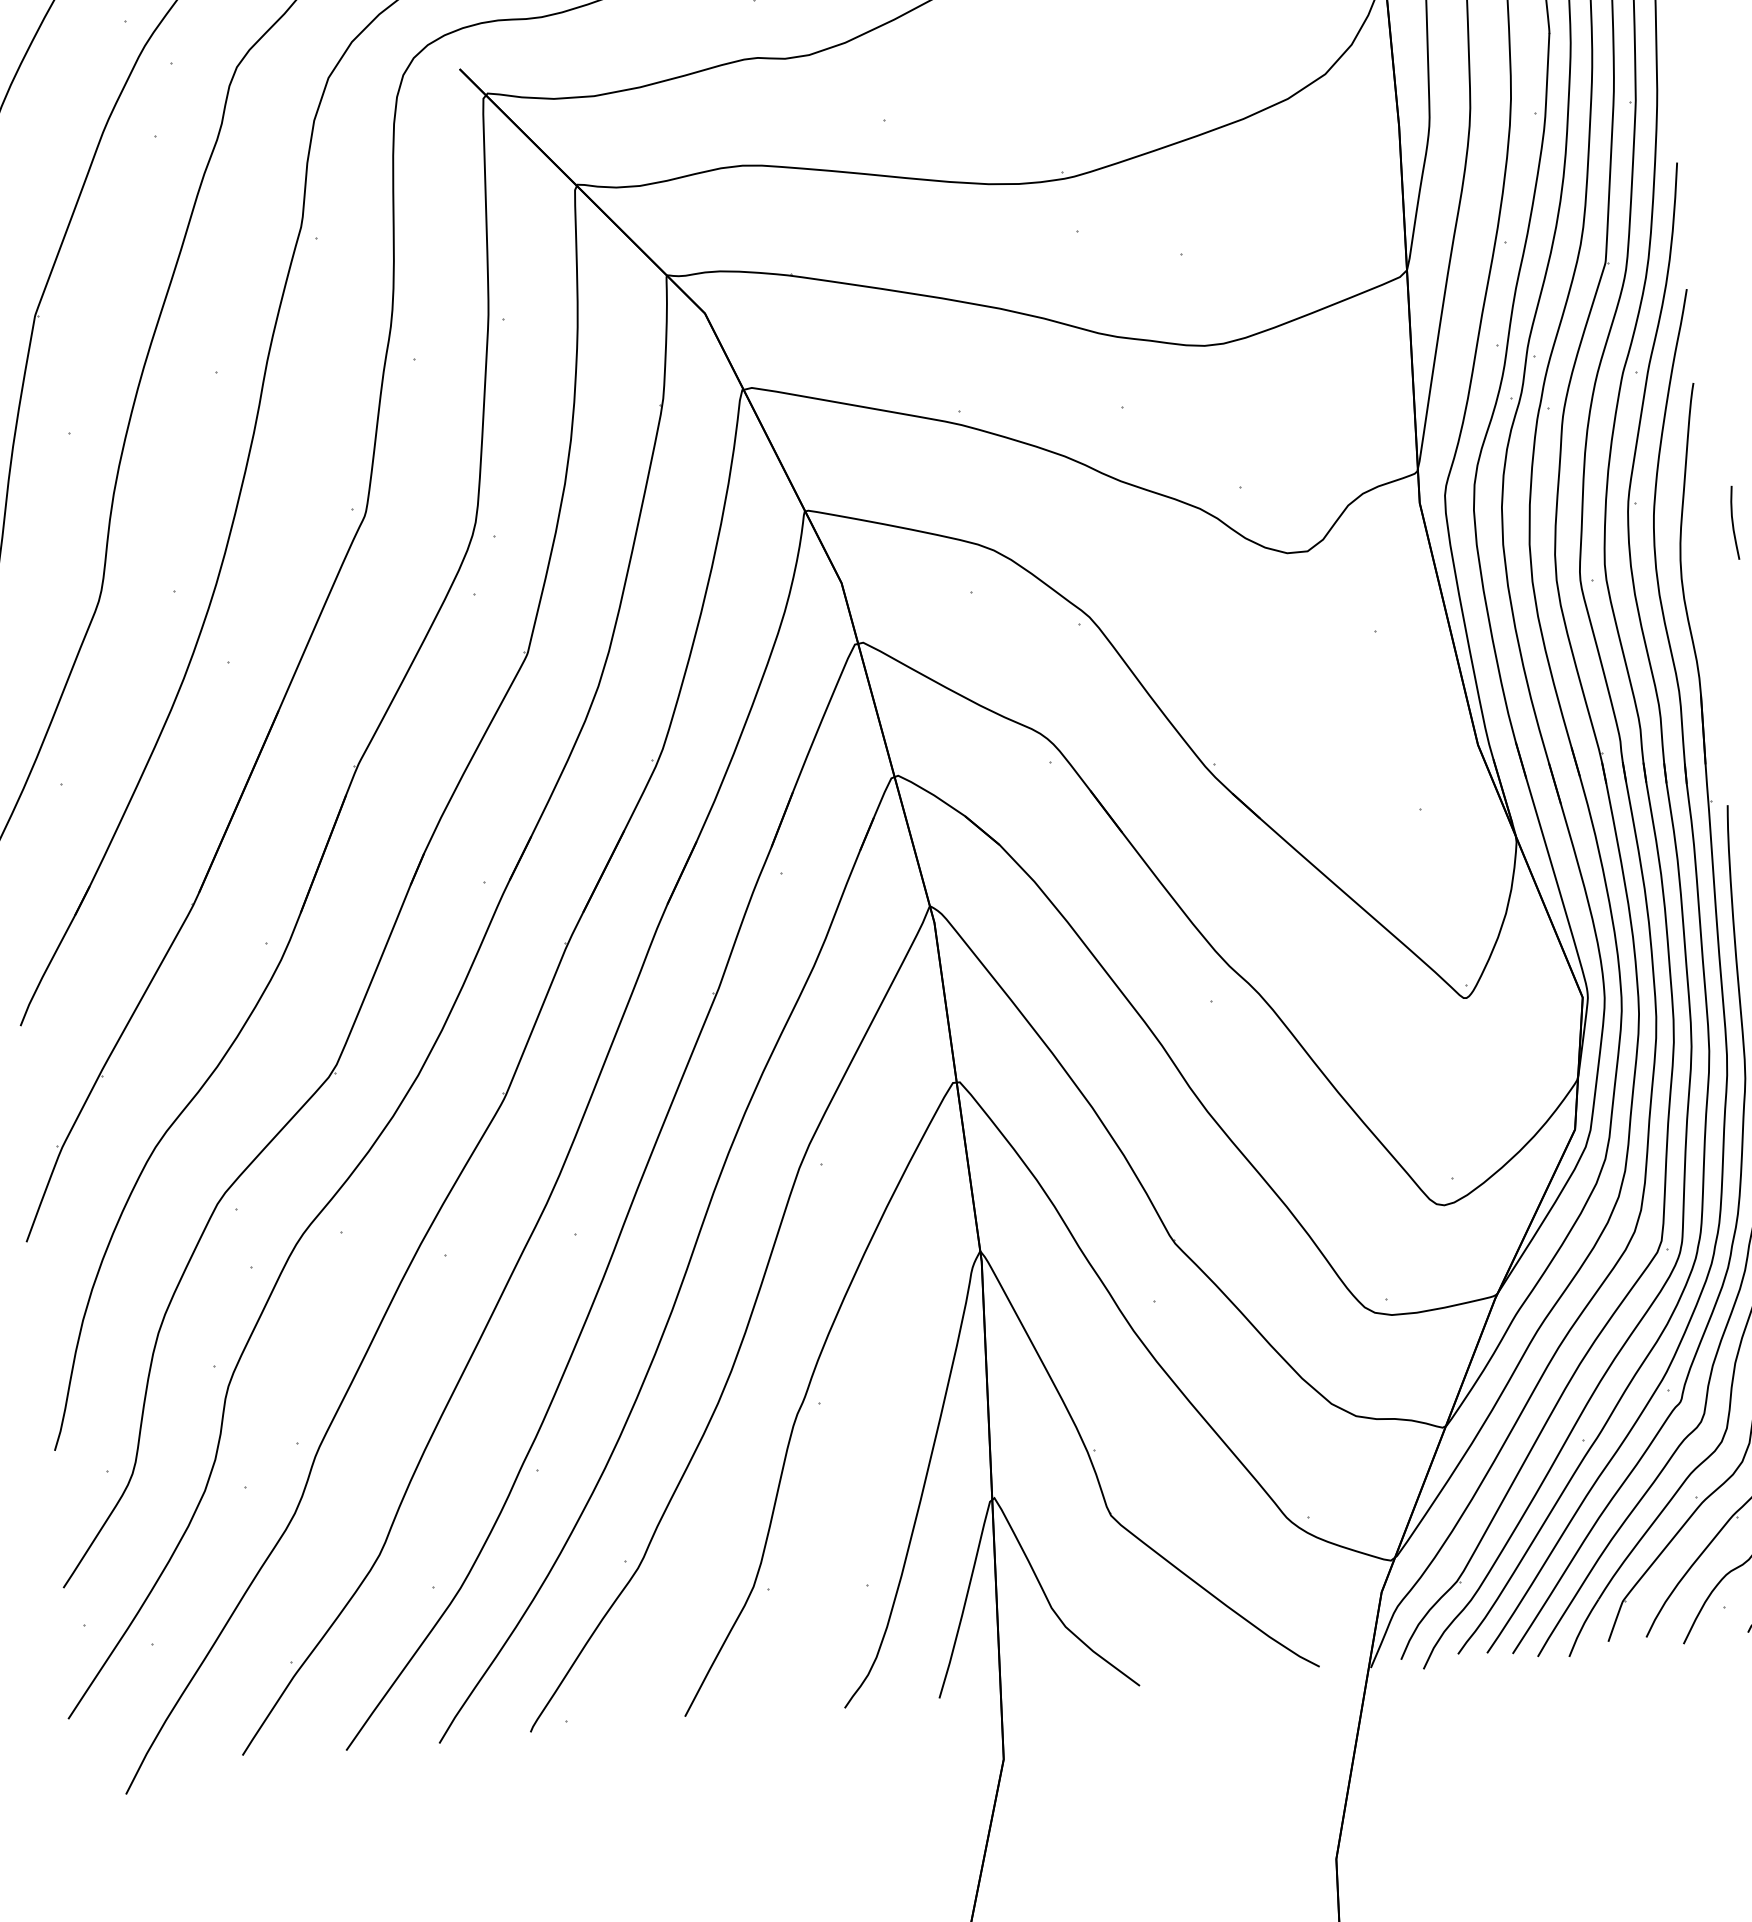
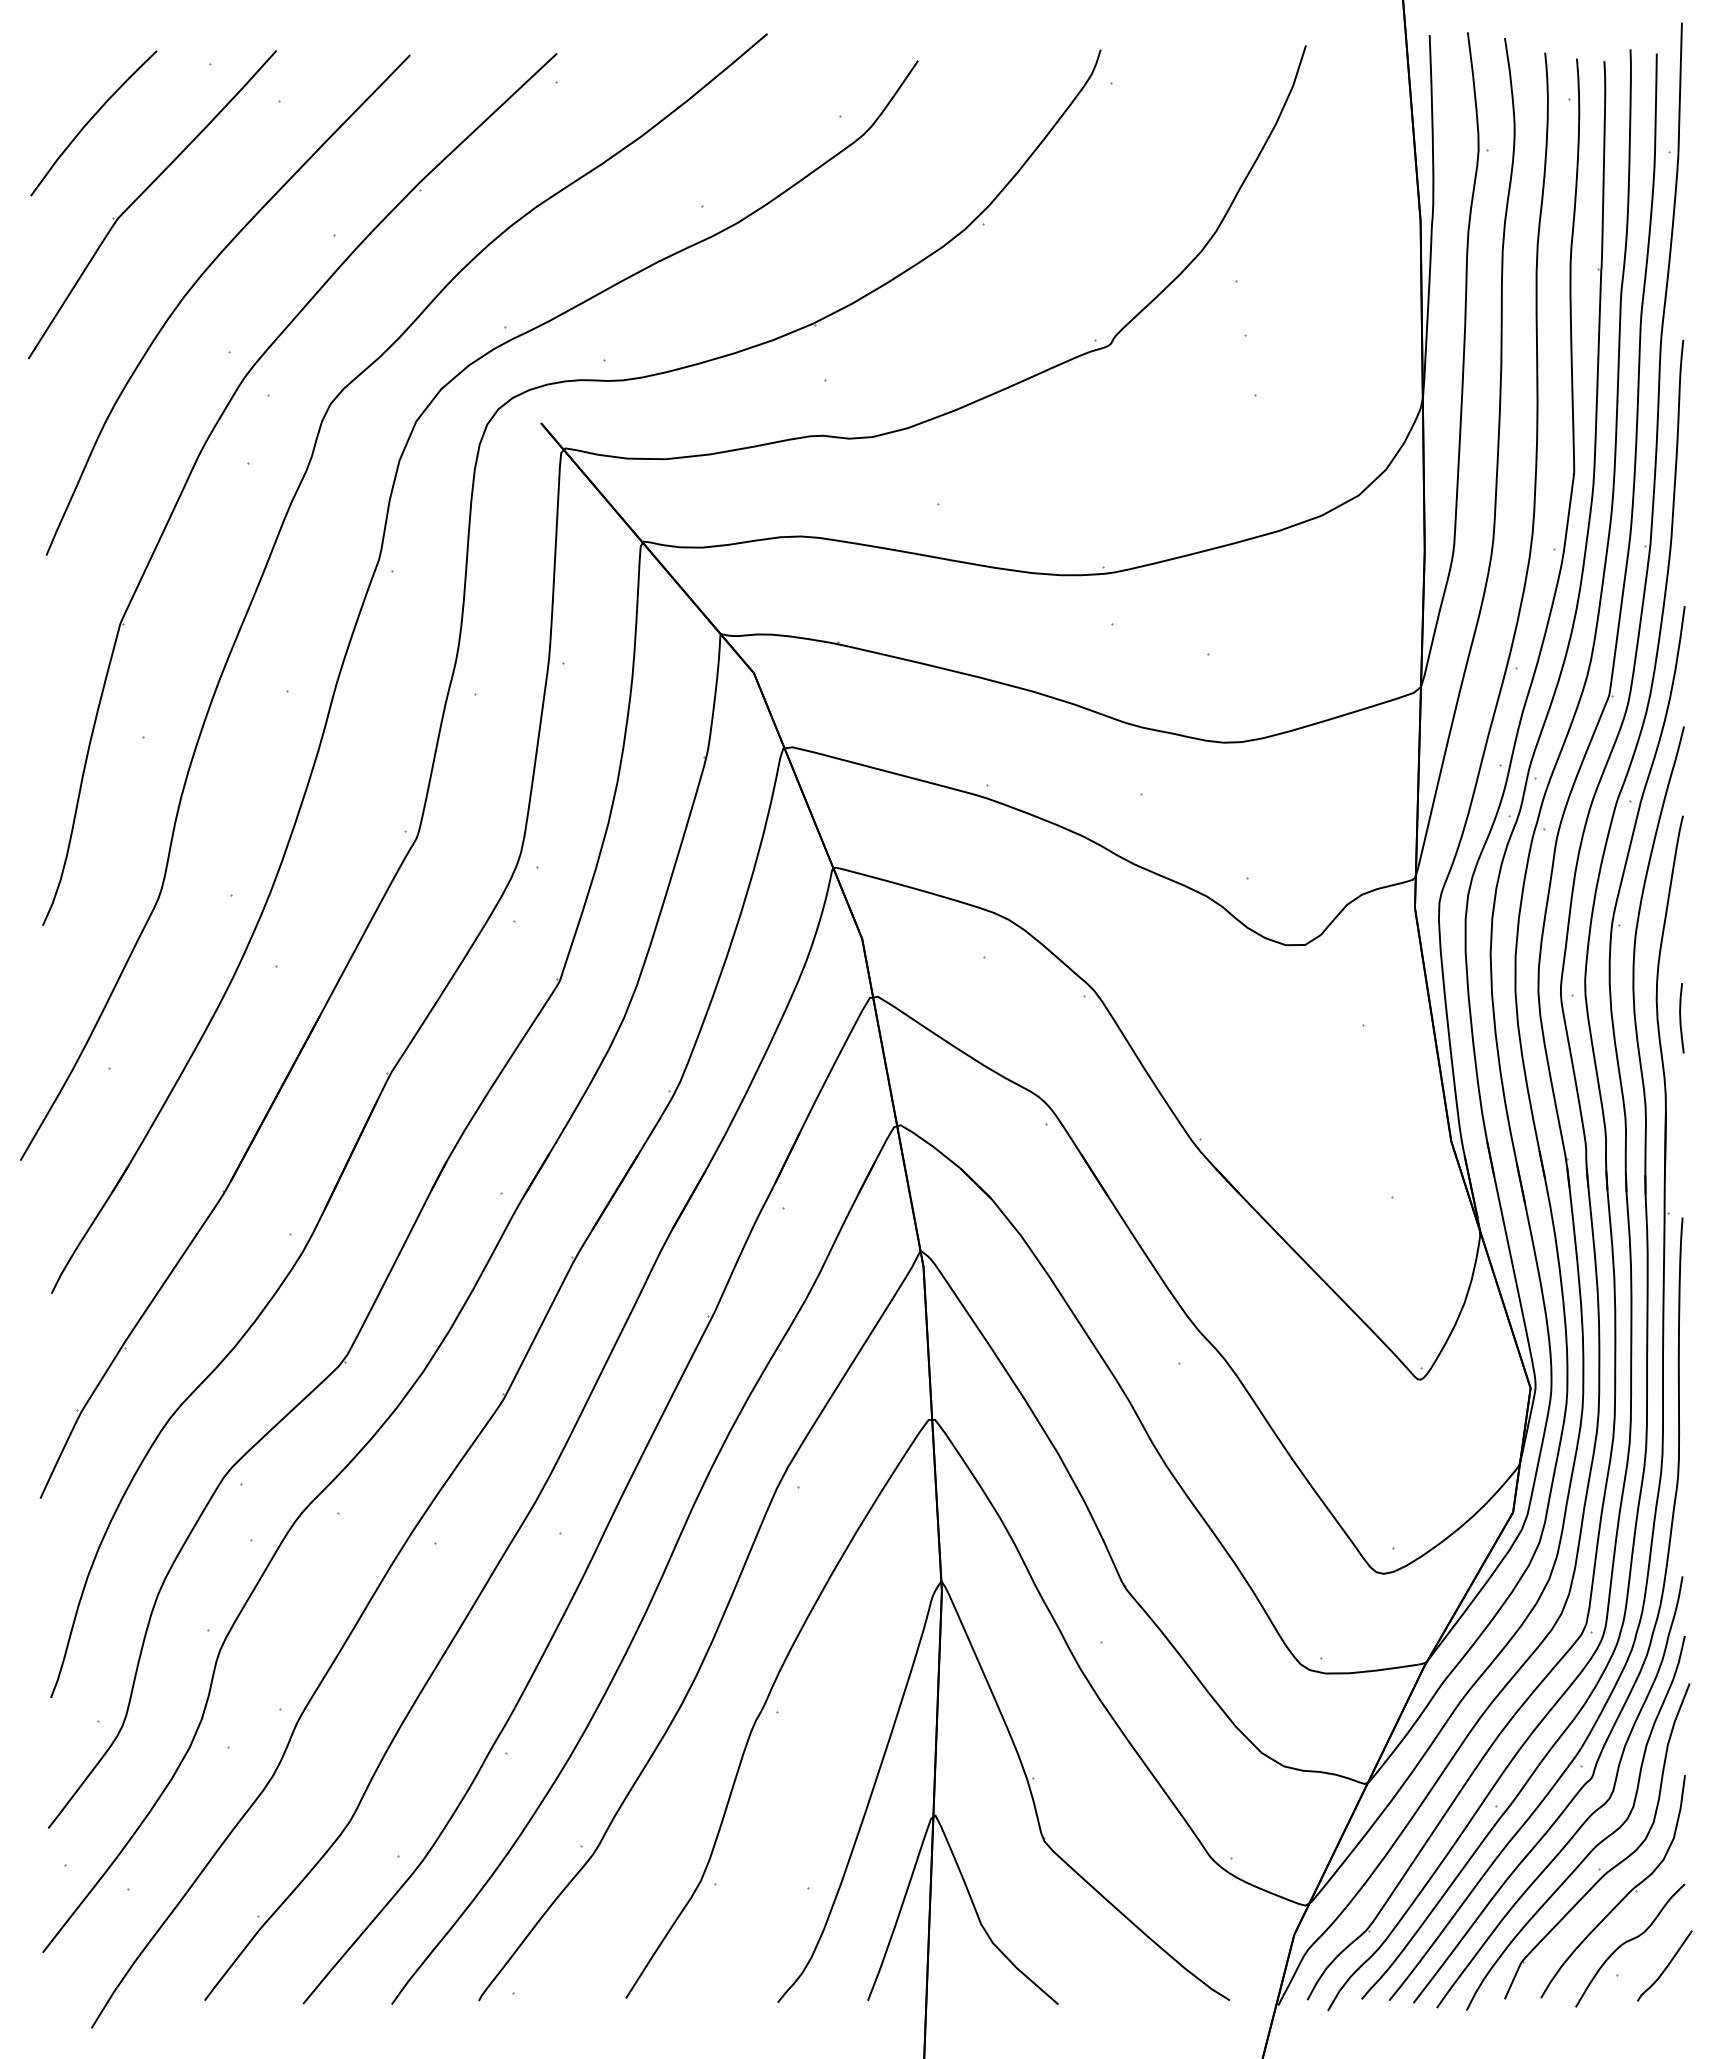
curve: (1734, 523) -> (1681, 1018), moved

